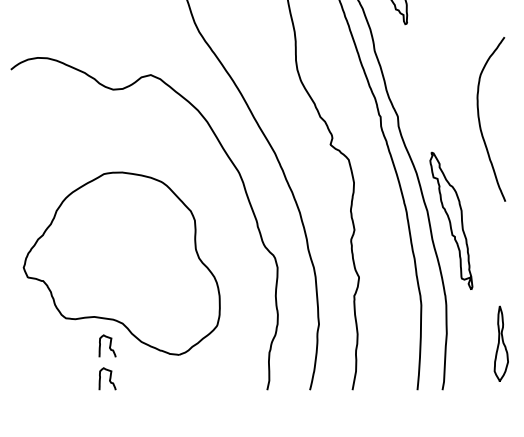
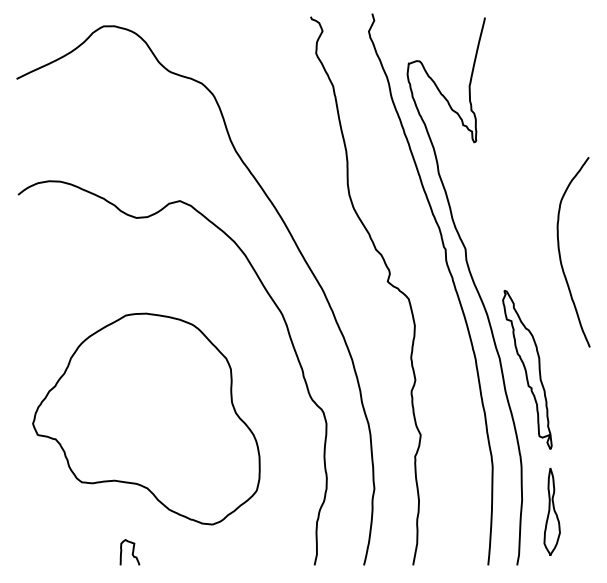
part: (500, 343) -> (551, 511), moved
curve: (108, 347) -> (131, 516), removed

